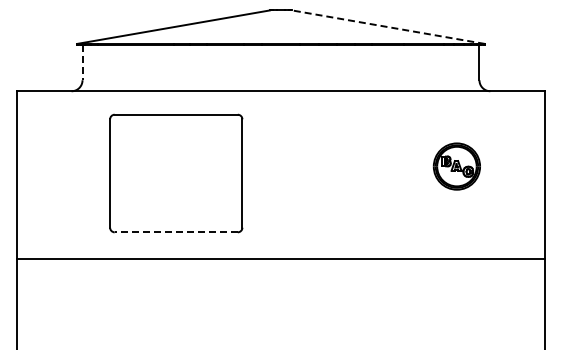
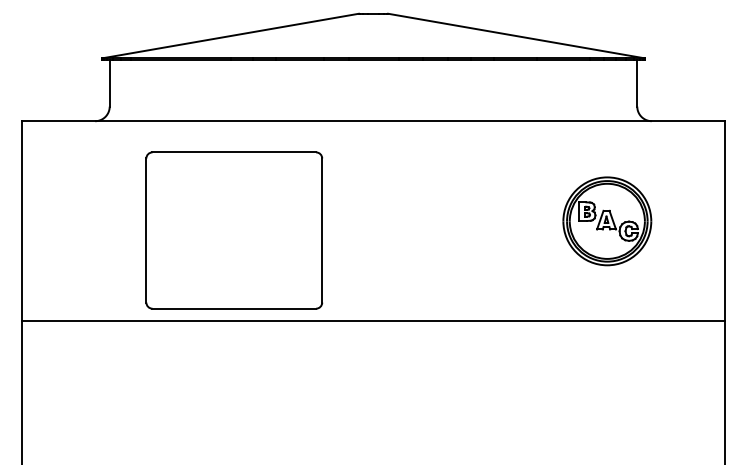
line: (388, 27) -> (516, 36), dashed -> solid
line: (82, 62) -> (109, 82), dashed -> solid
part: (456, 166) -> (606, 221), size x1.43
line: (176, 232) -> (234, 308), dashed -> solid
line: (280, 258) -> (372, 320), moved

